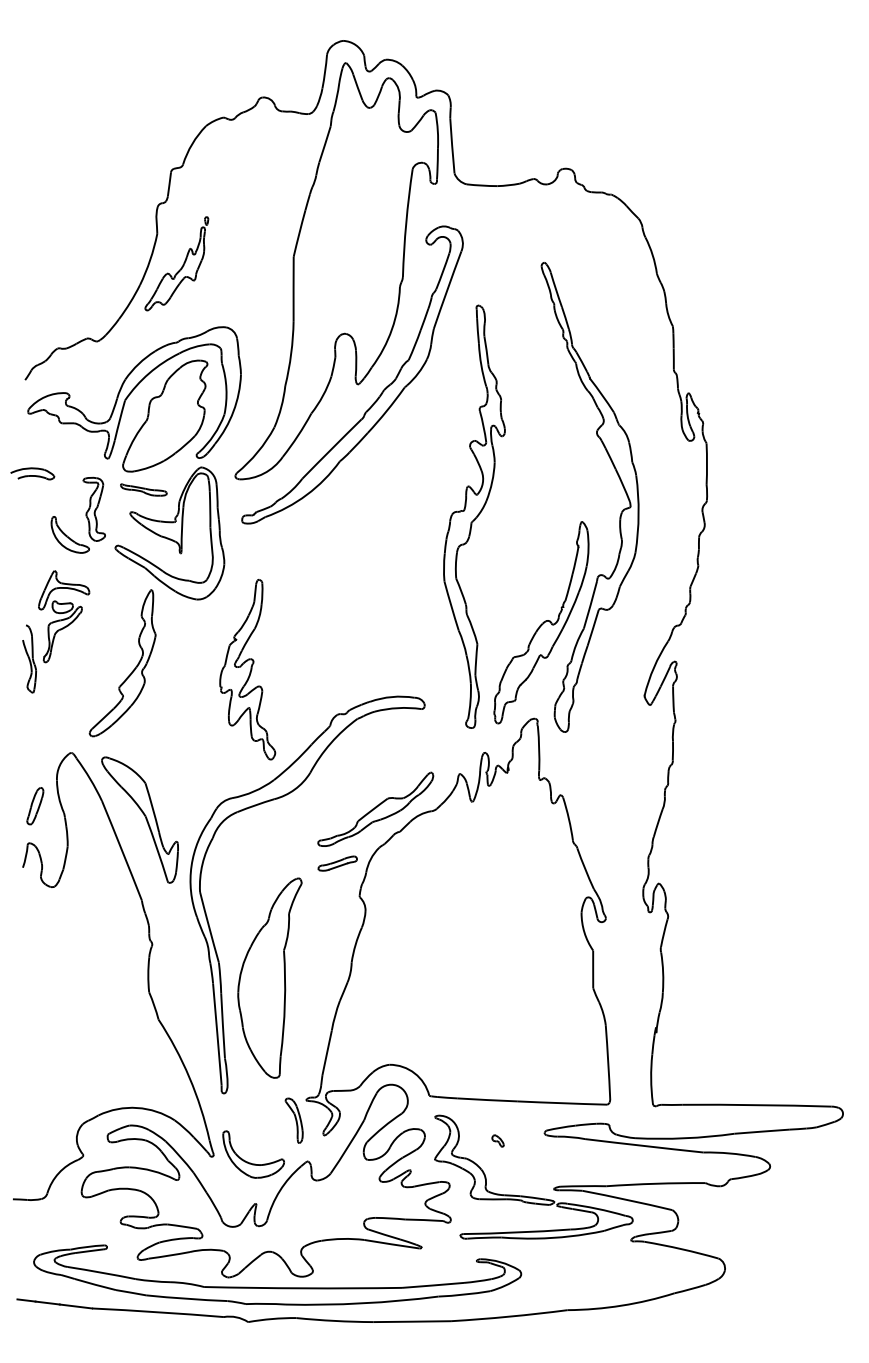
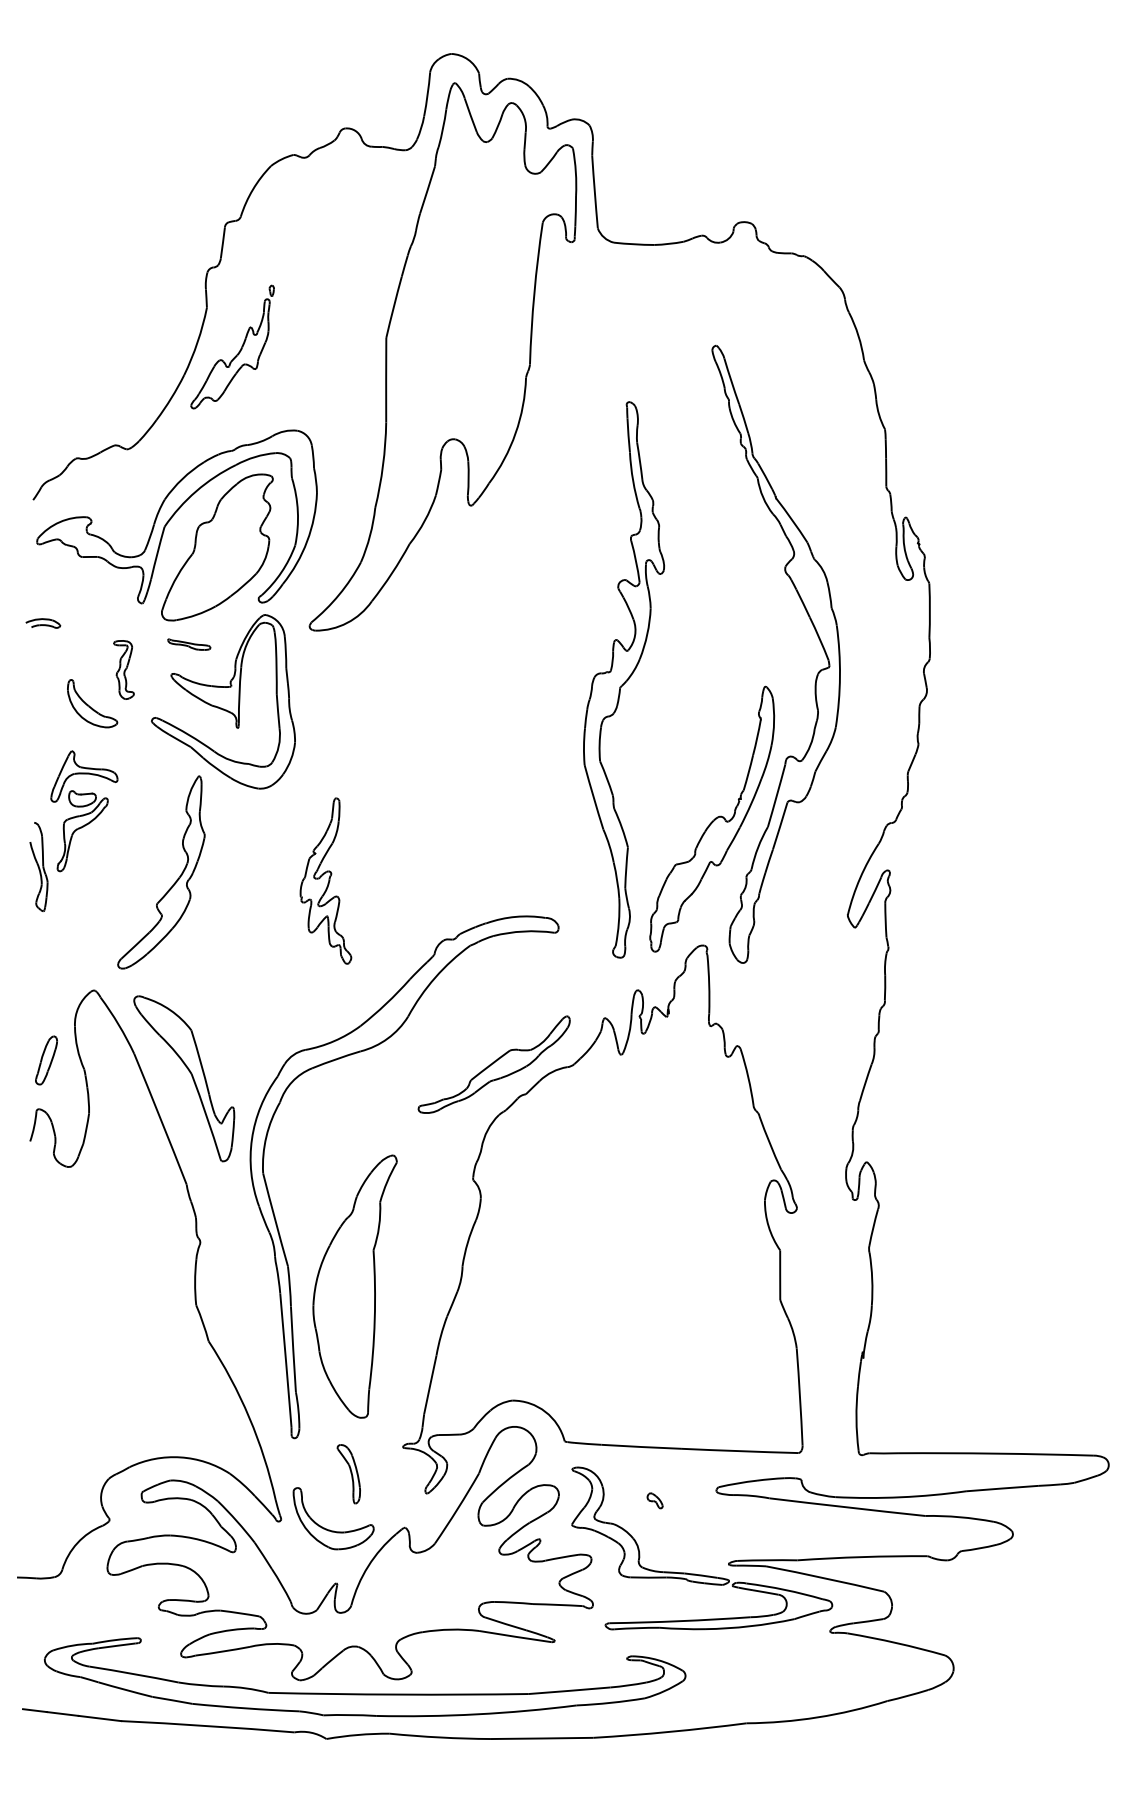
part: (380, 393) -> (500, 517), removed
part: (32, 473) -> (42, 622), size x0.6
part: (143, 489) -> (188, 643), size x0.7
part: (93, 508) -> (123, 668), size x0.7
part: (247, 669) -> (325, 880), size x0.7
part: (337, 863) -> (443, 1135), removed
part: (293, 1120) -> (347, 1473), moved

